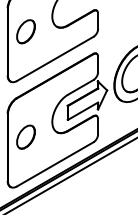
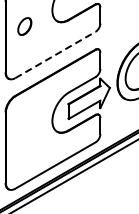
part: (25, 31) -> (24, 26), size x0.7
line: (55, 58) -> (55, 54), solid -> dashed
part: (25, 136) -> (24, 136), removed

